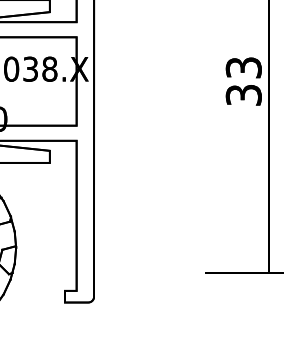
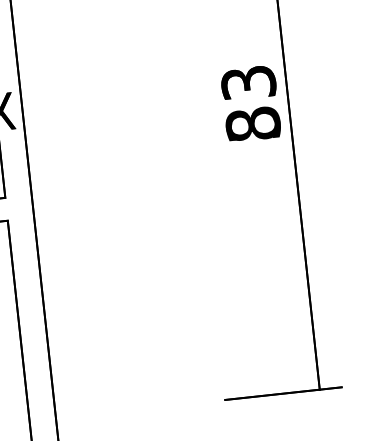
text: (243, 94) -> (252, 123), 33 -> 83

